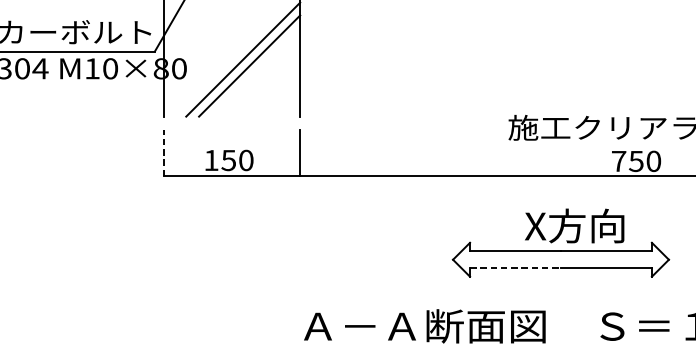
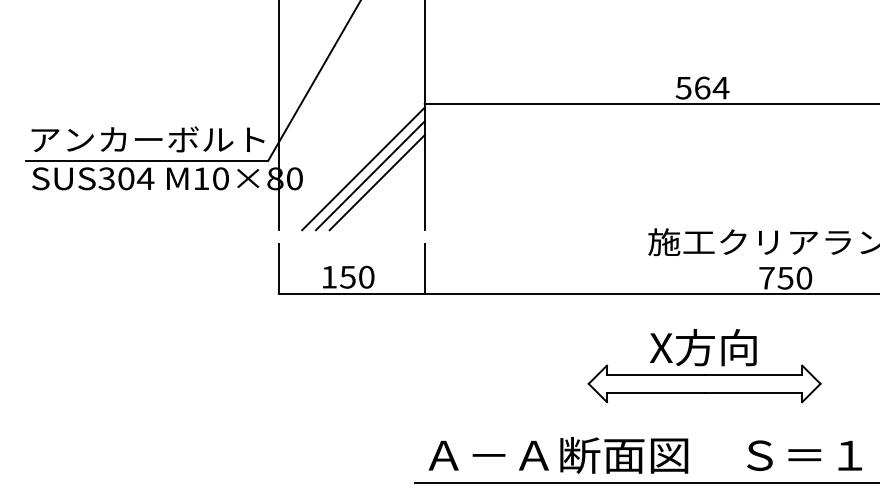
line: (255, 72) -> (376, 182), added
line: (164, 153) -> (278, 269), dashed -> solid
text: (574, 225) -> (703, 347), moved
line: (515, 267) -> (655, 392), dashed -> solid

